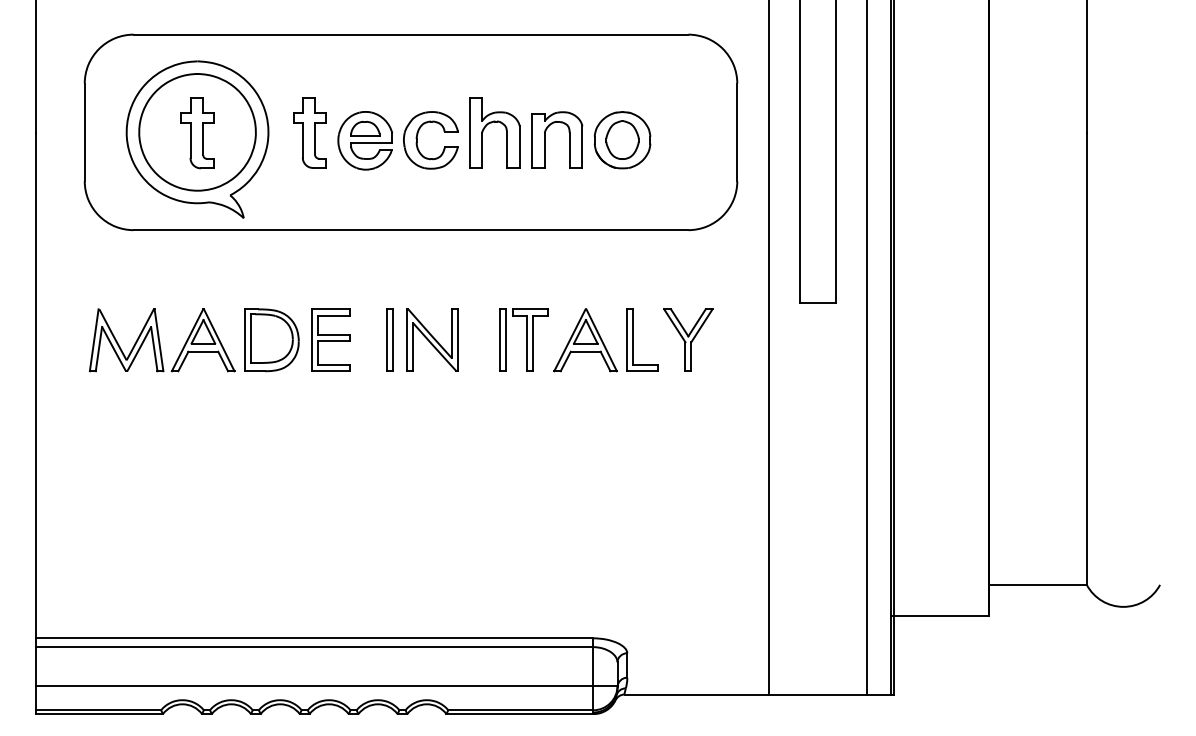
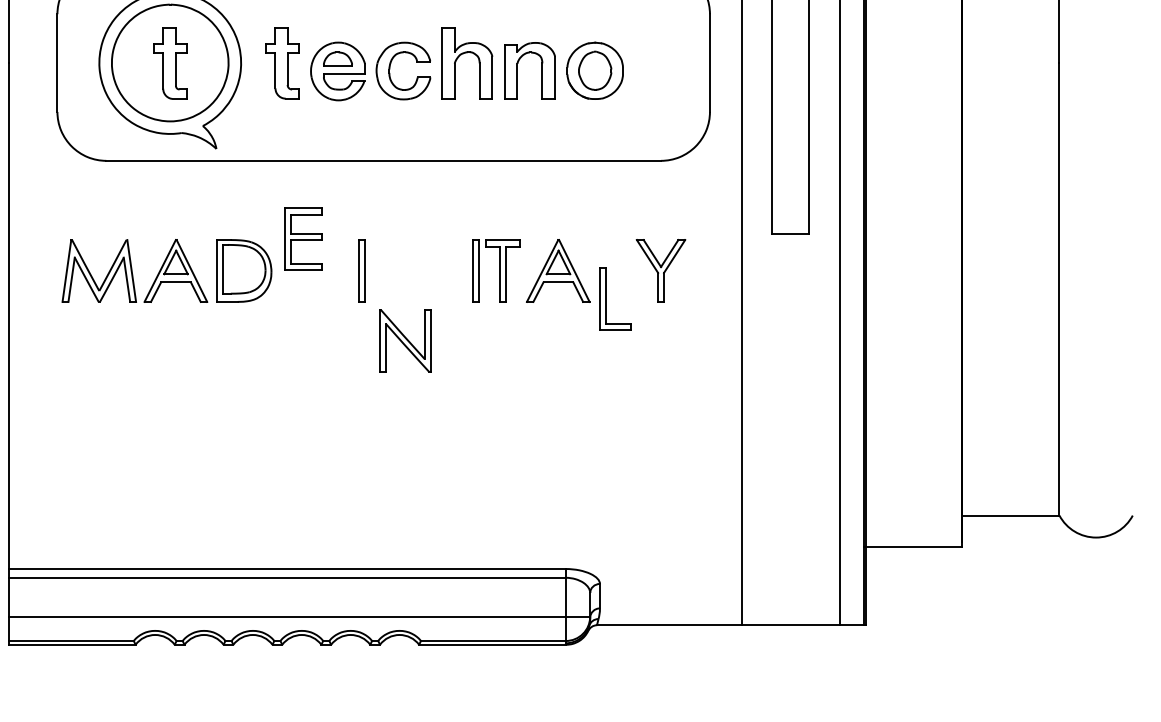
part: (330, 339) -> (303, 238), moved
part: (432, 339) -> (405, 340), moved
part: (633, 339) -> (606, 298), moved

